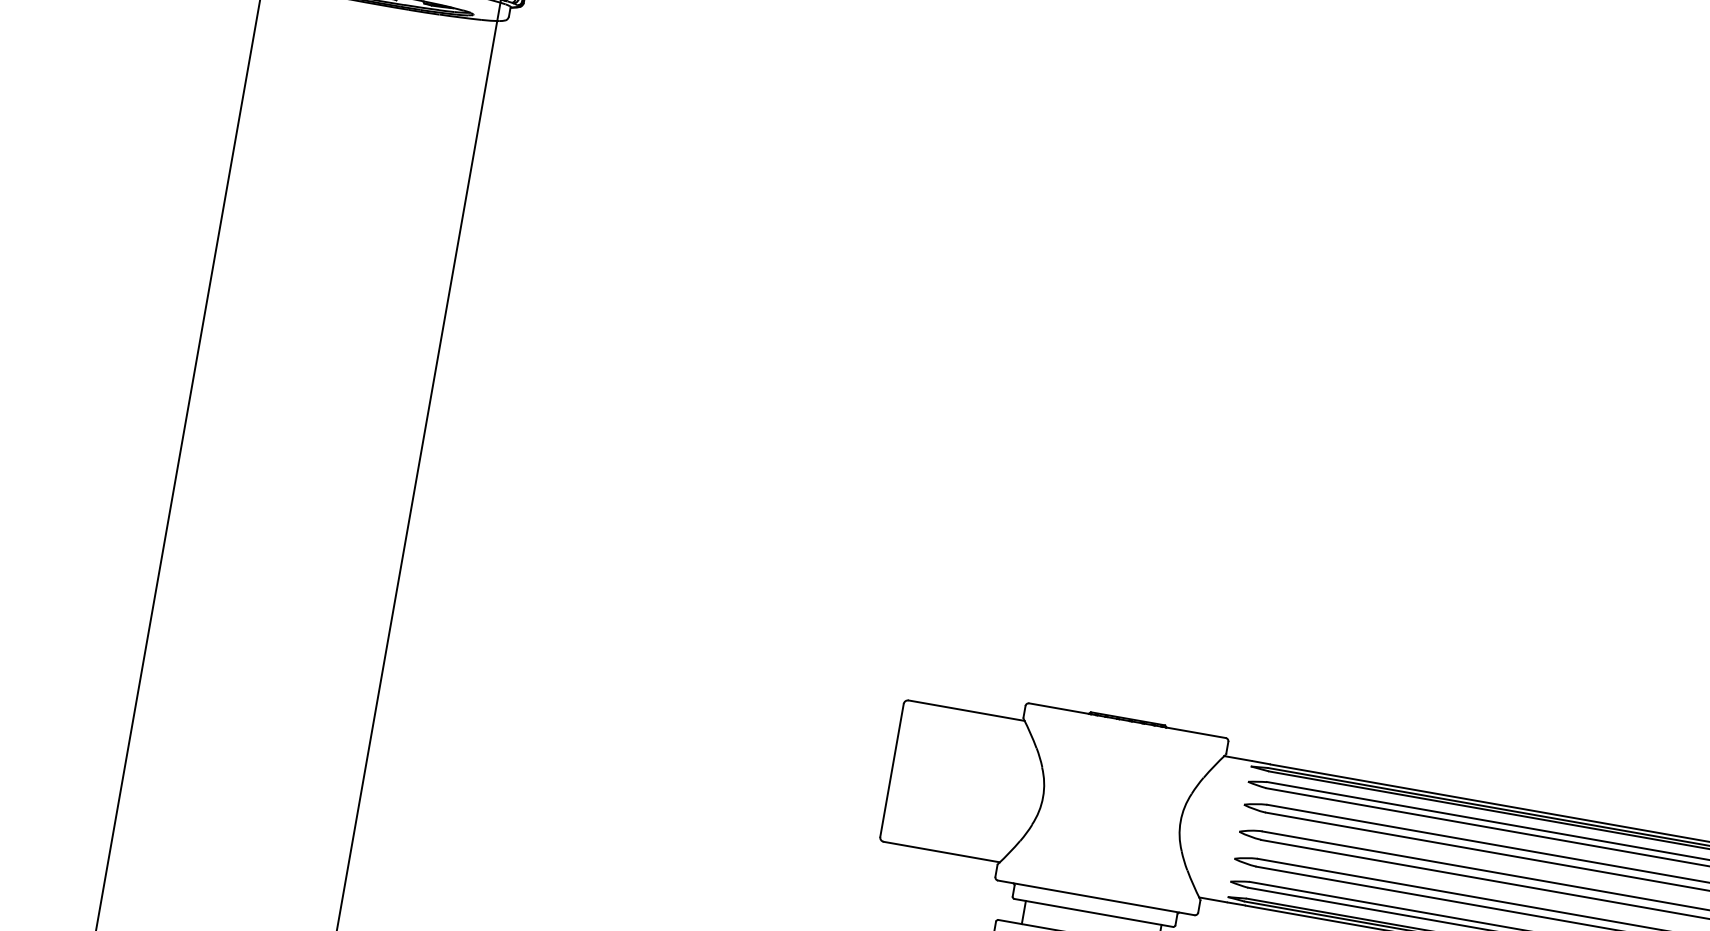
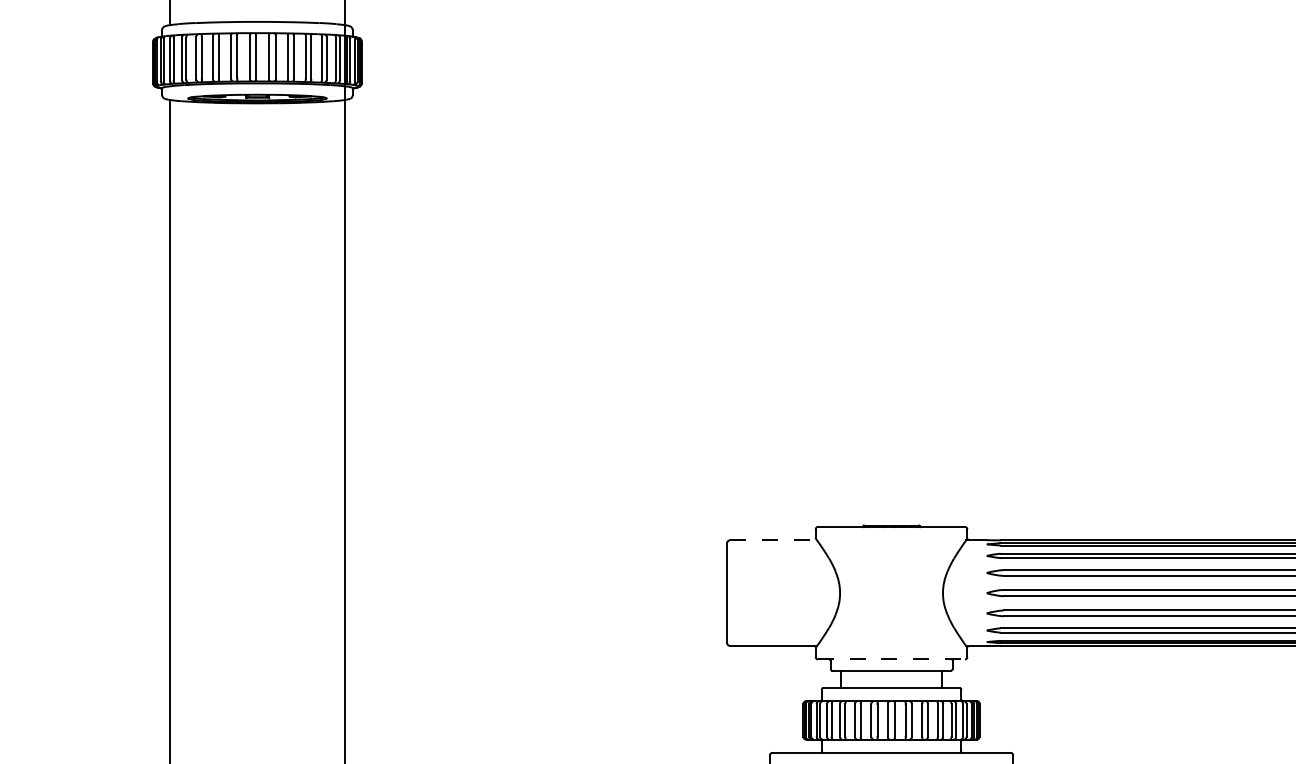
line: (967, 711) -> (774, 540), solid -> dashed
line: (1097, 898) -> (892, 659), solid -> dashed

